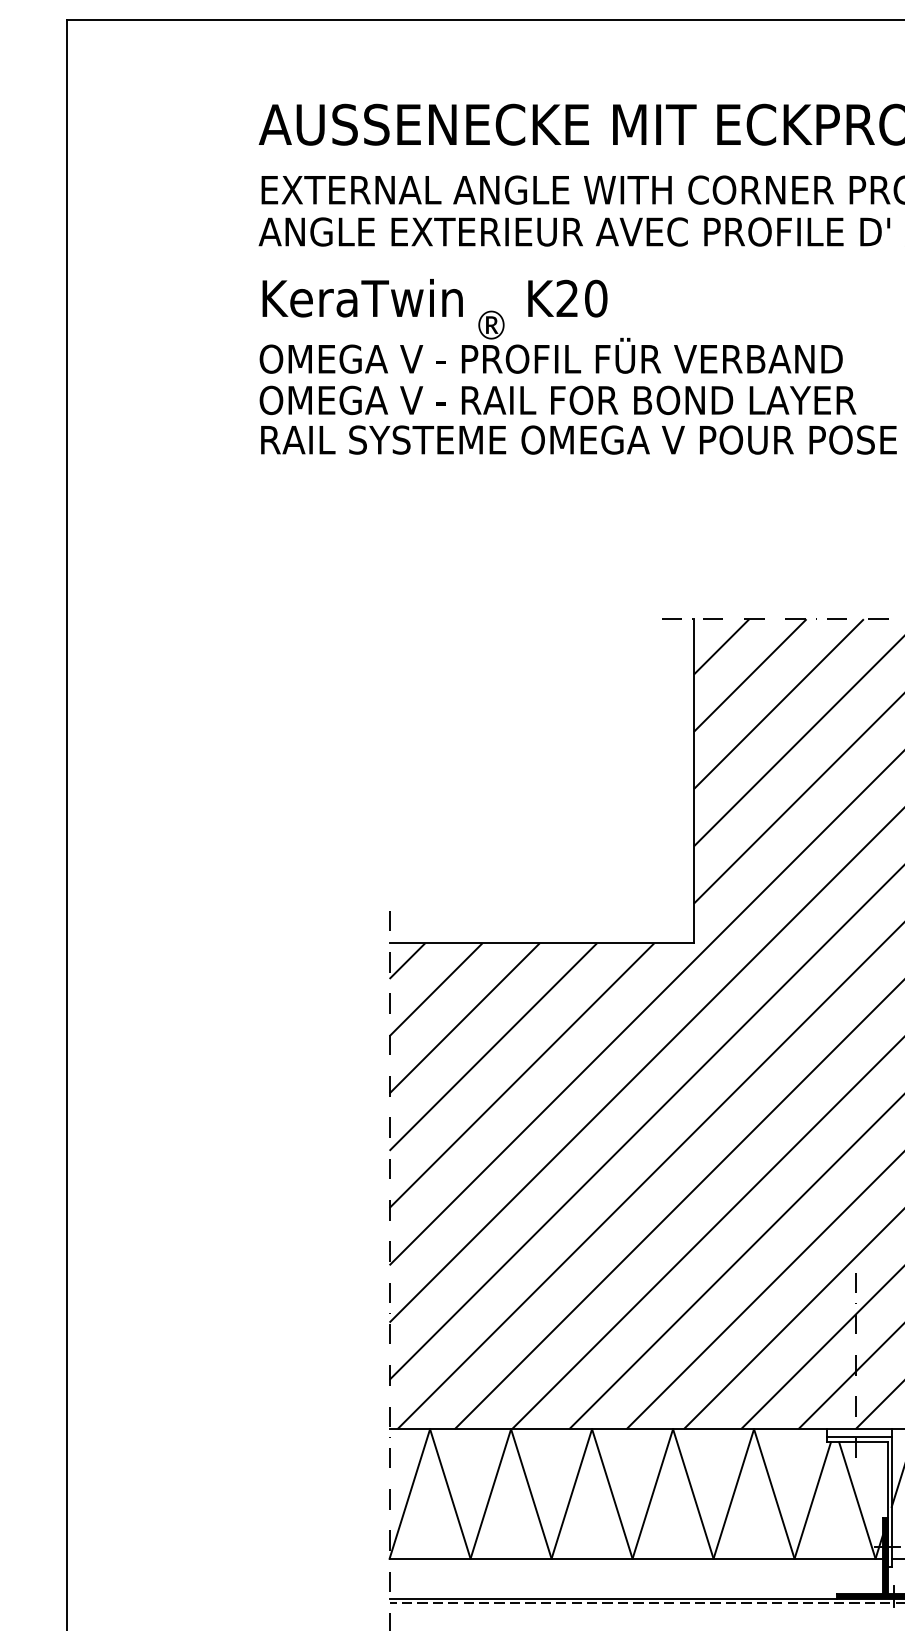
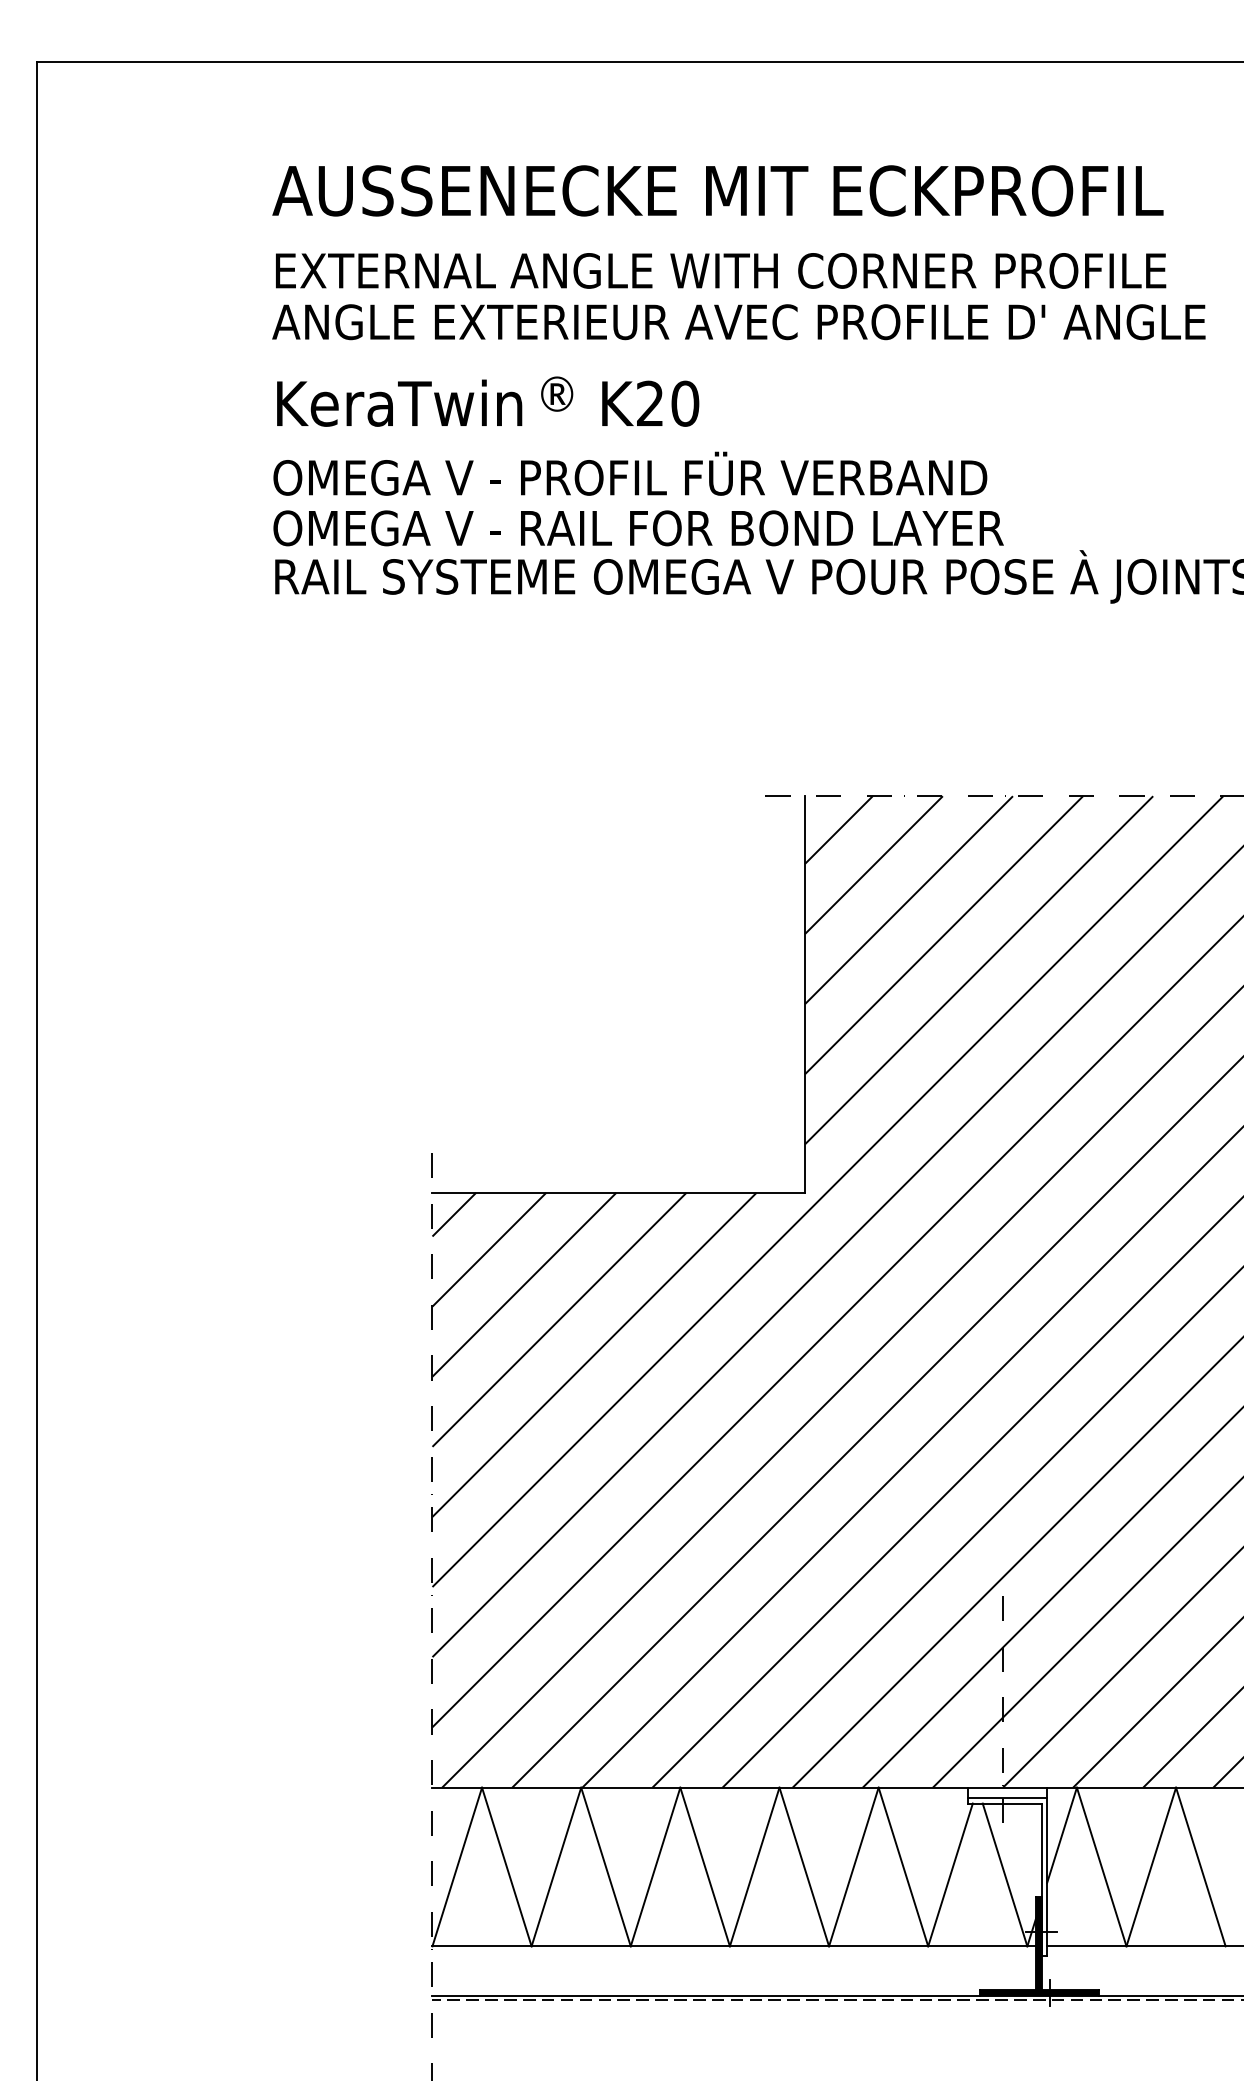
text: (491, 324) -> (557, 393), moved

